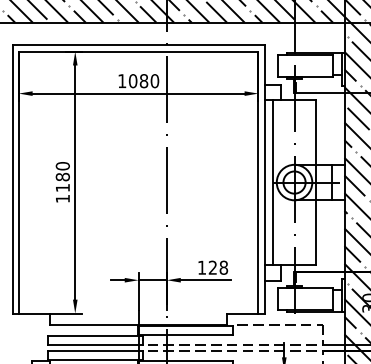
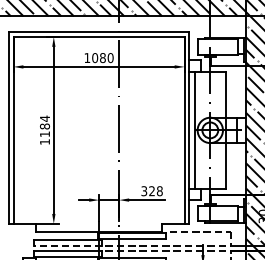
text: (63, 165) -> (45, 118), 1180 -> 1184
text: (202, 268) -> (144, 191), 128 -> 328
line: (94, 345) -> (67, 246), solid -> dashed

